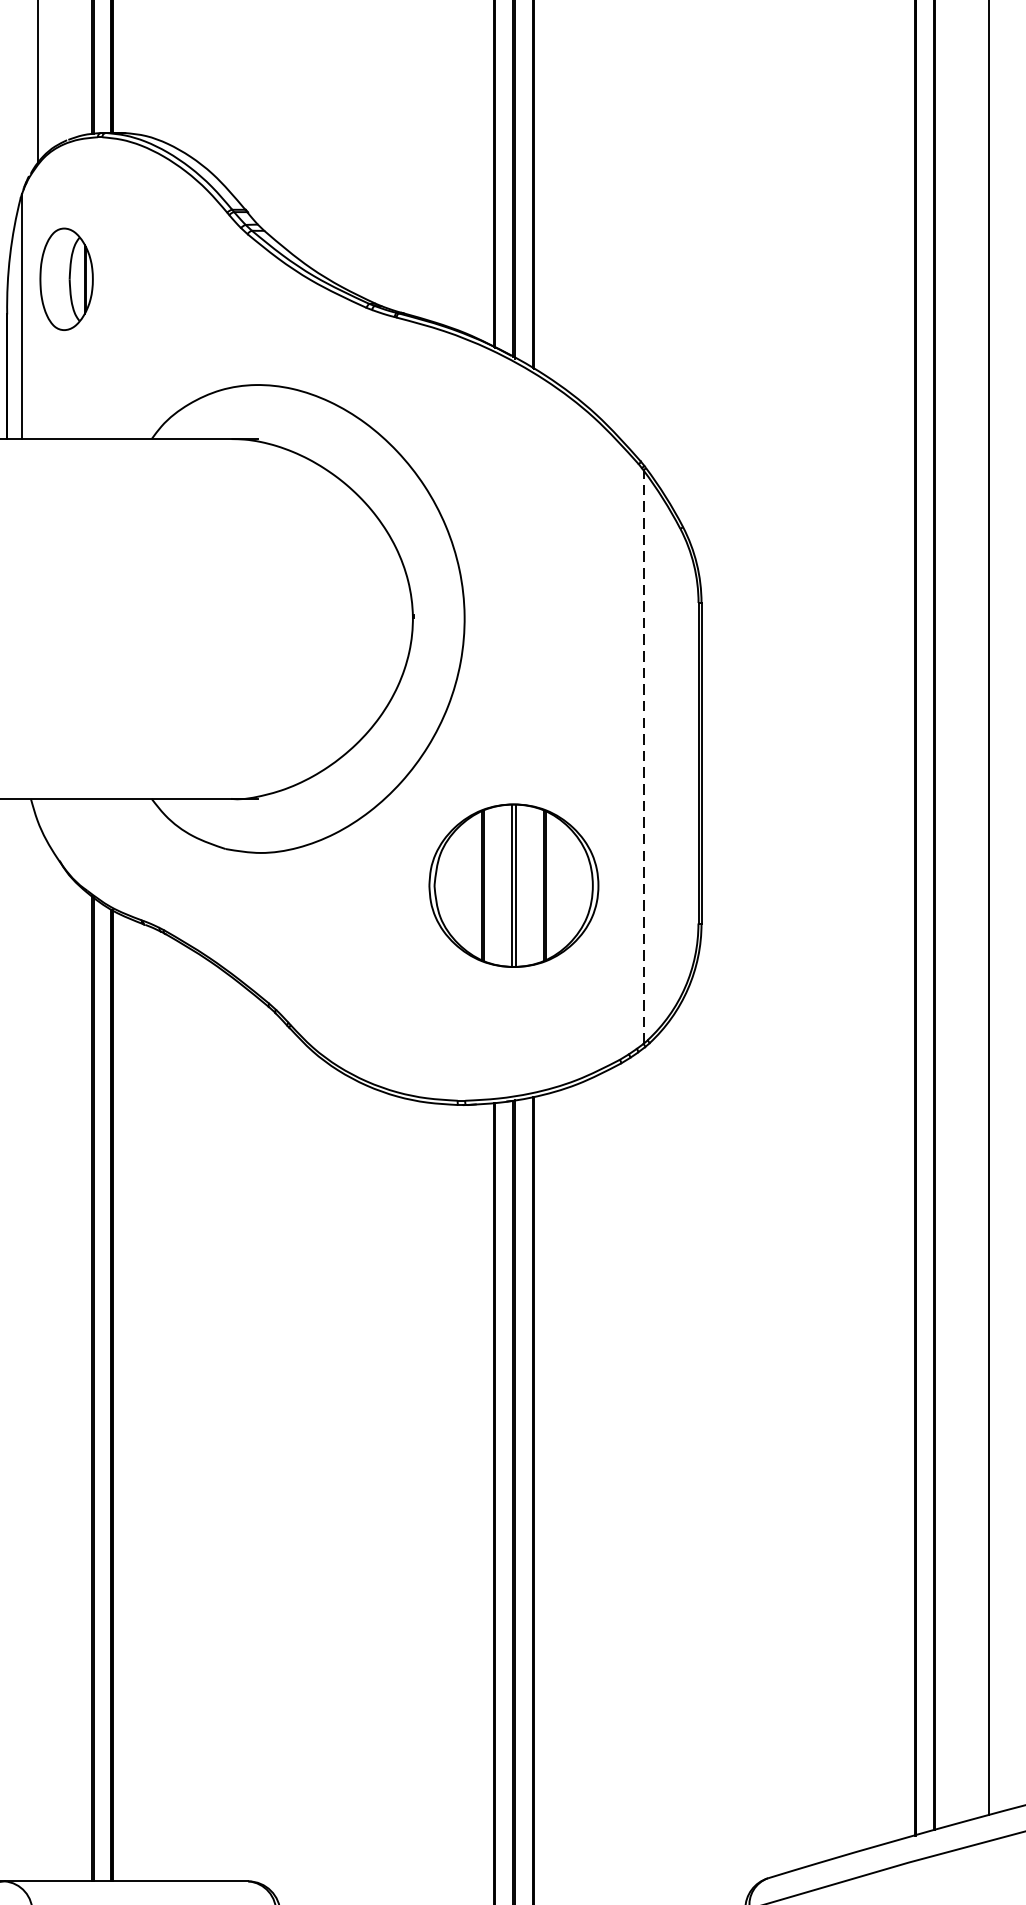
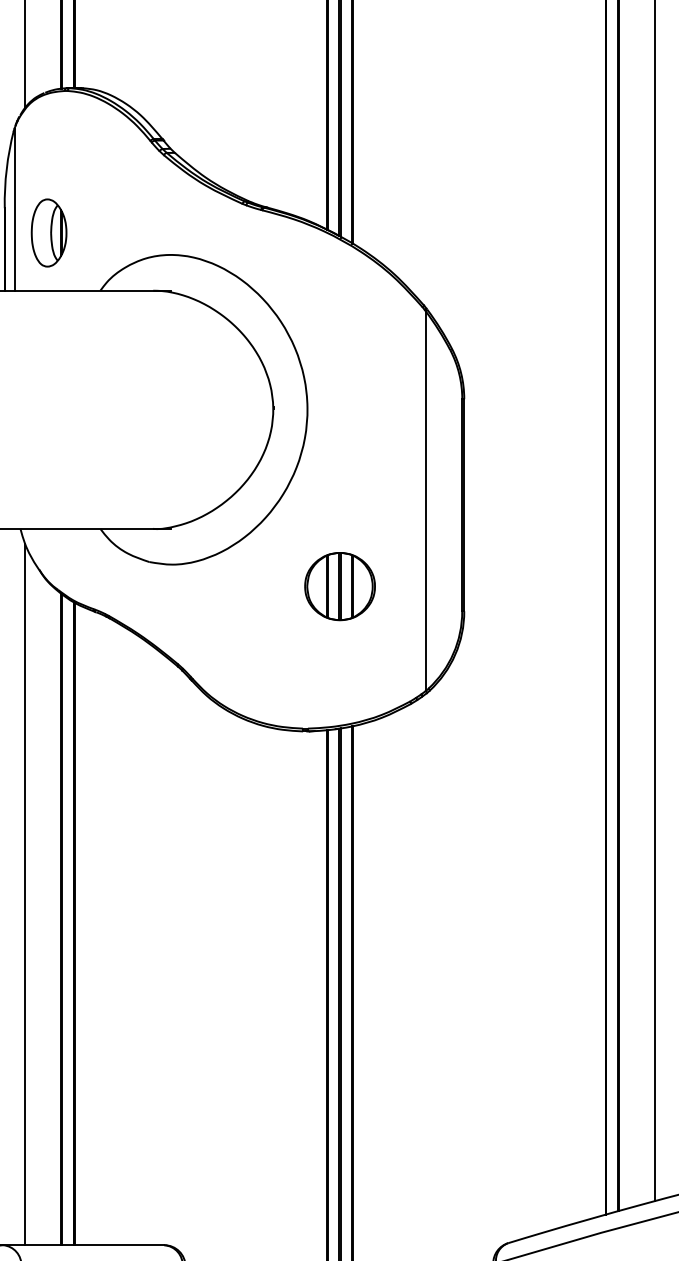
part: (65, 278) -> (48, 232), moved
line: (642, 757) -> (425, 501), dashed -> solid
part: (513, 886) -> (339, 586), size x0.62
line: (38, 1351) -> (25, 894), added

